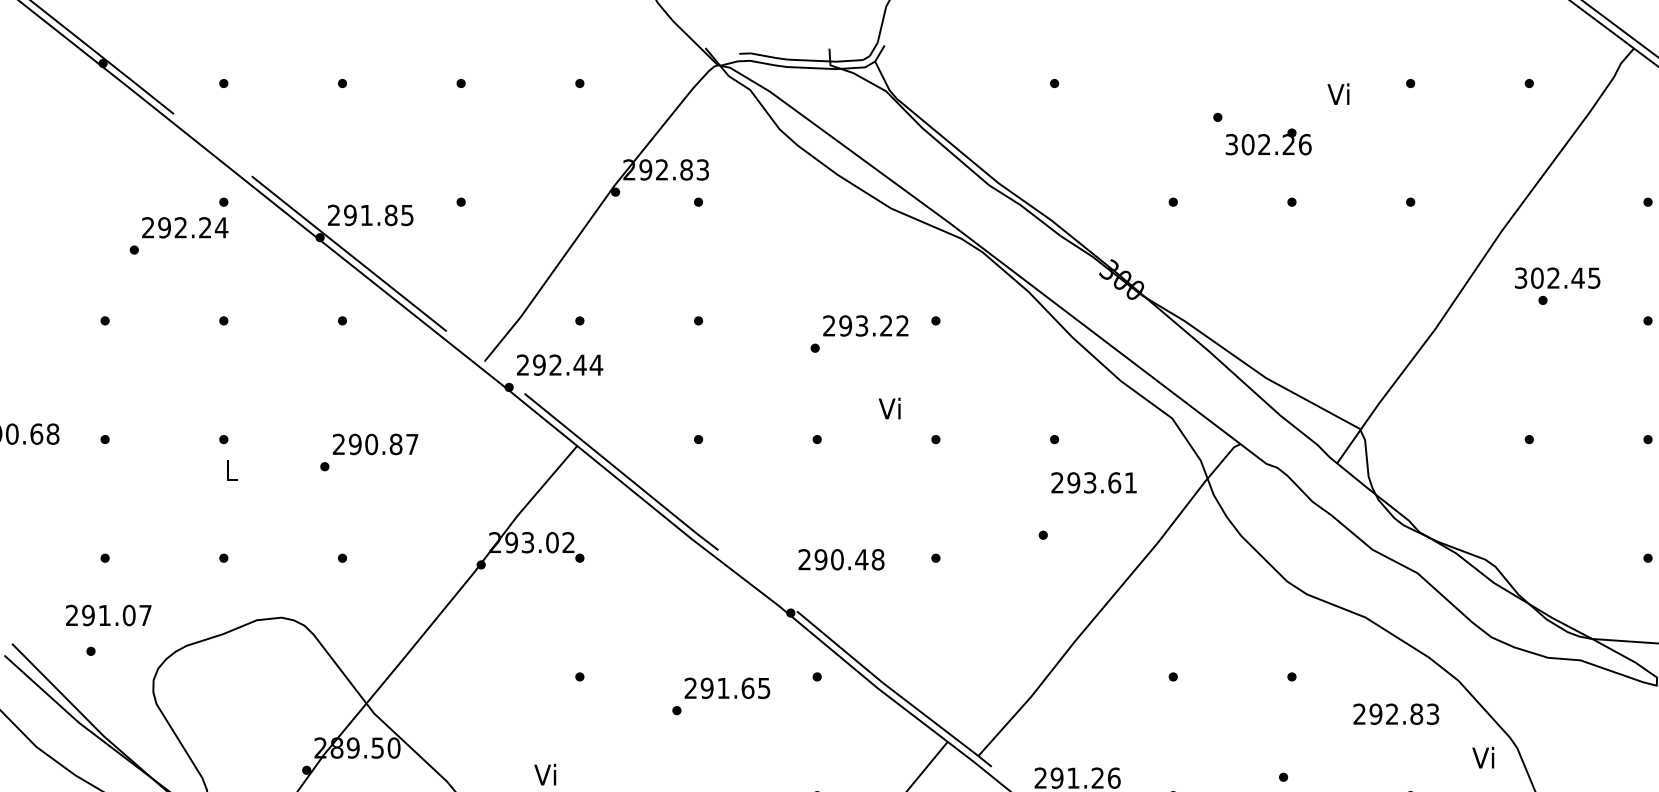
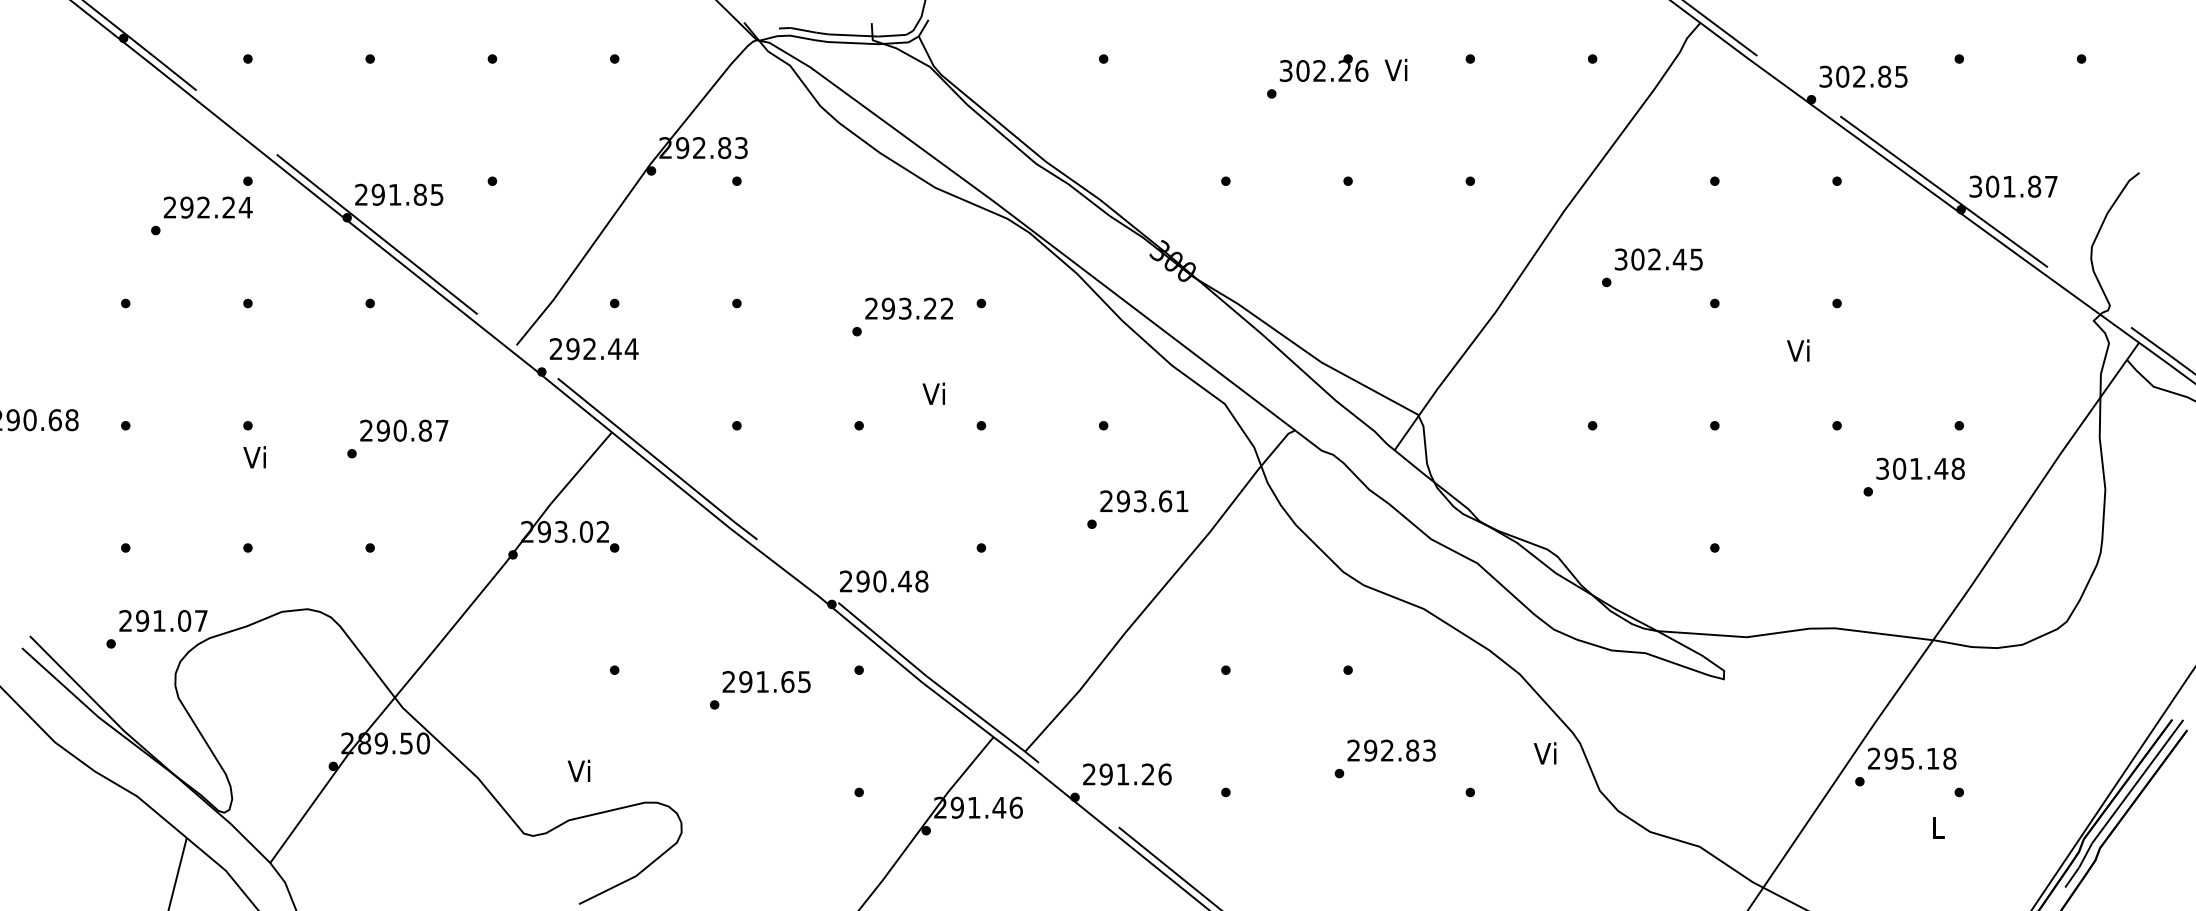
text: (1268, 141) -> (1323, 67), moved
text: (1557, 278) -> (1658, 259), moved
text: (230, 470) -> (254, 457), L -> Vi
text: (1094, 483) -> (1144, 501), moved
text: (841, 559) -> (884, 581), moved
text: (108, 615) -> (163, 620), moved
text: (1396, 714) -> (1391, 750), moved

